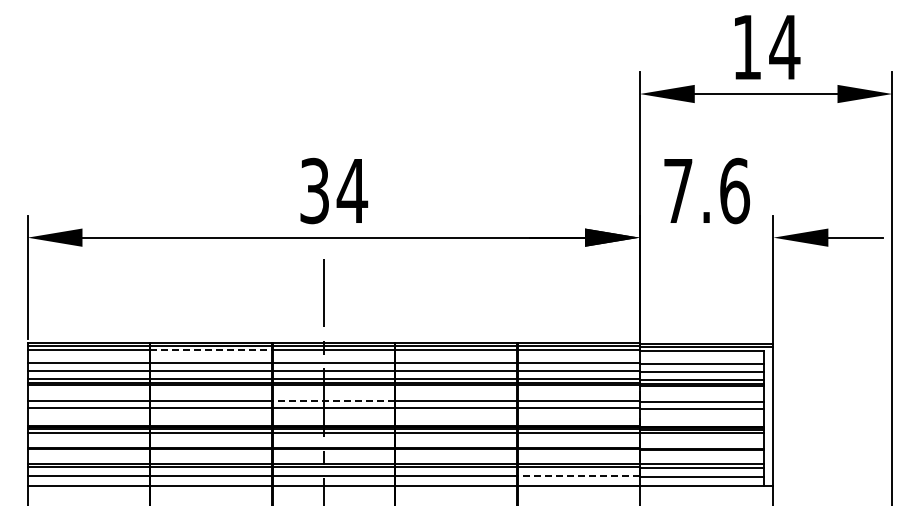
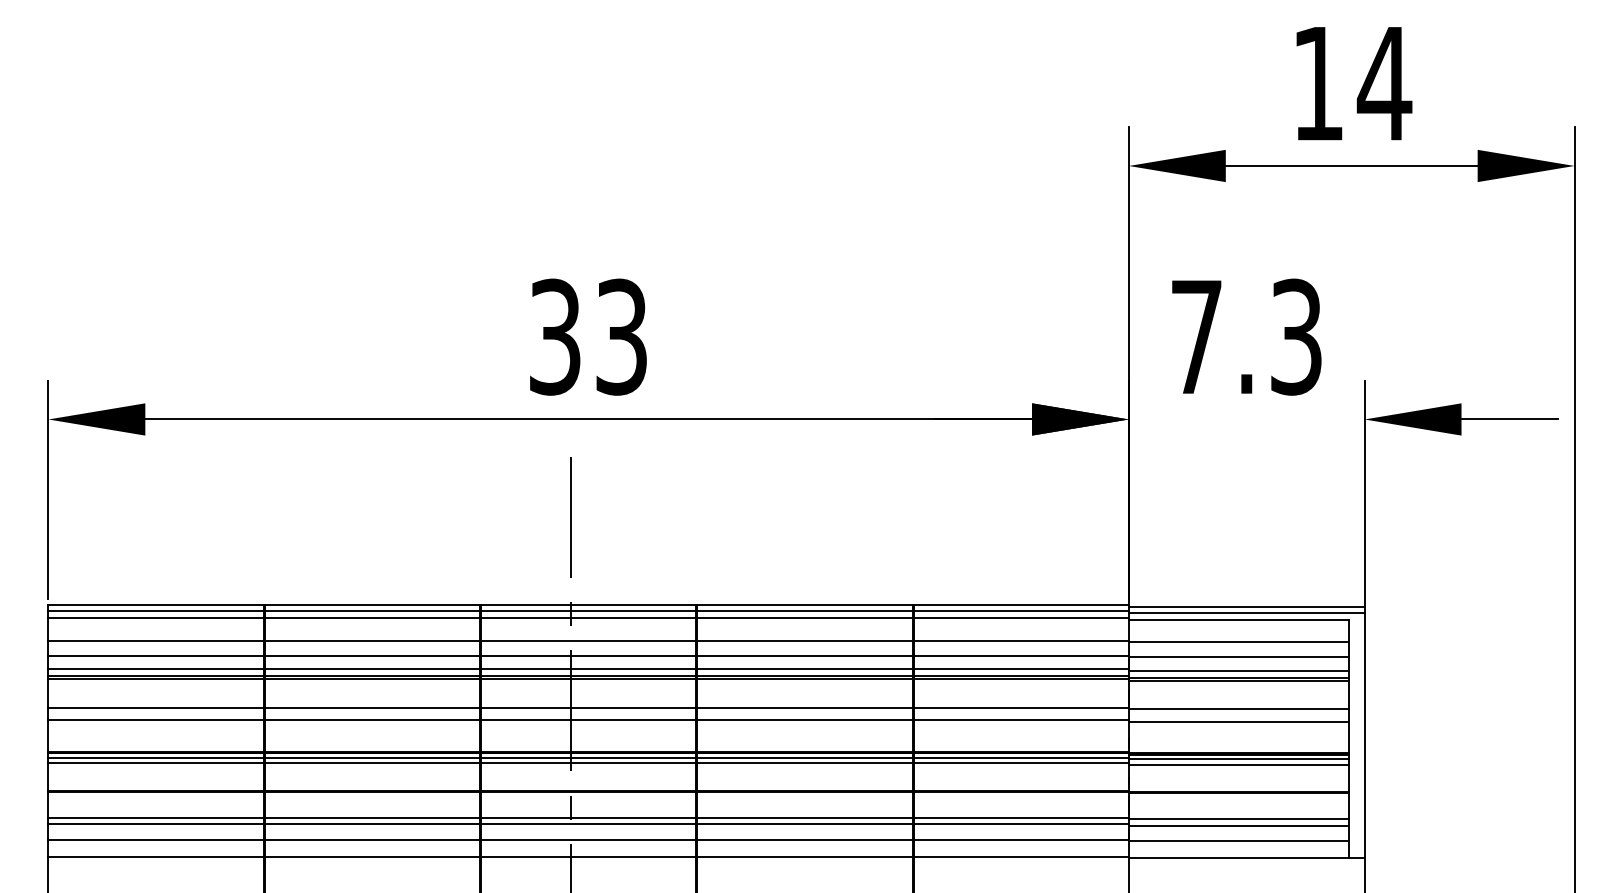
text: (352, 190) -> (621, 336), 34 -> 33
text: (735, 190) -> (1297, 336), 7.6 -> 7.3
line: (211, 350) -> (372, 618), dashed -> solid
line: (333, 400) -> (588, 706), dashed -> solid
line: (578, 475) -> (1020, 839), dashed -> solid

